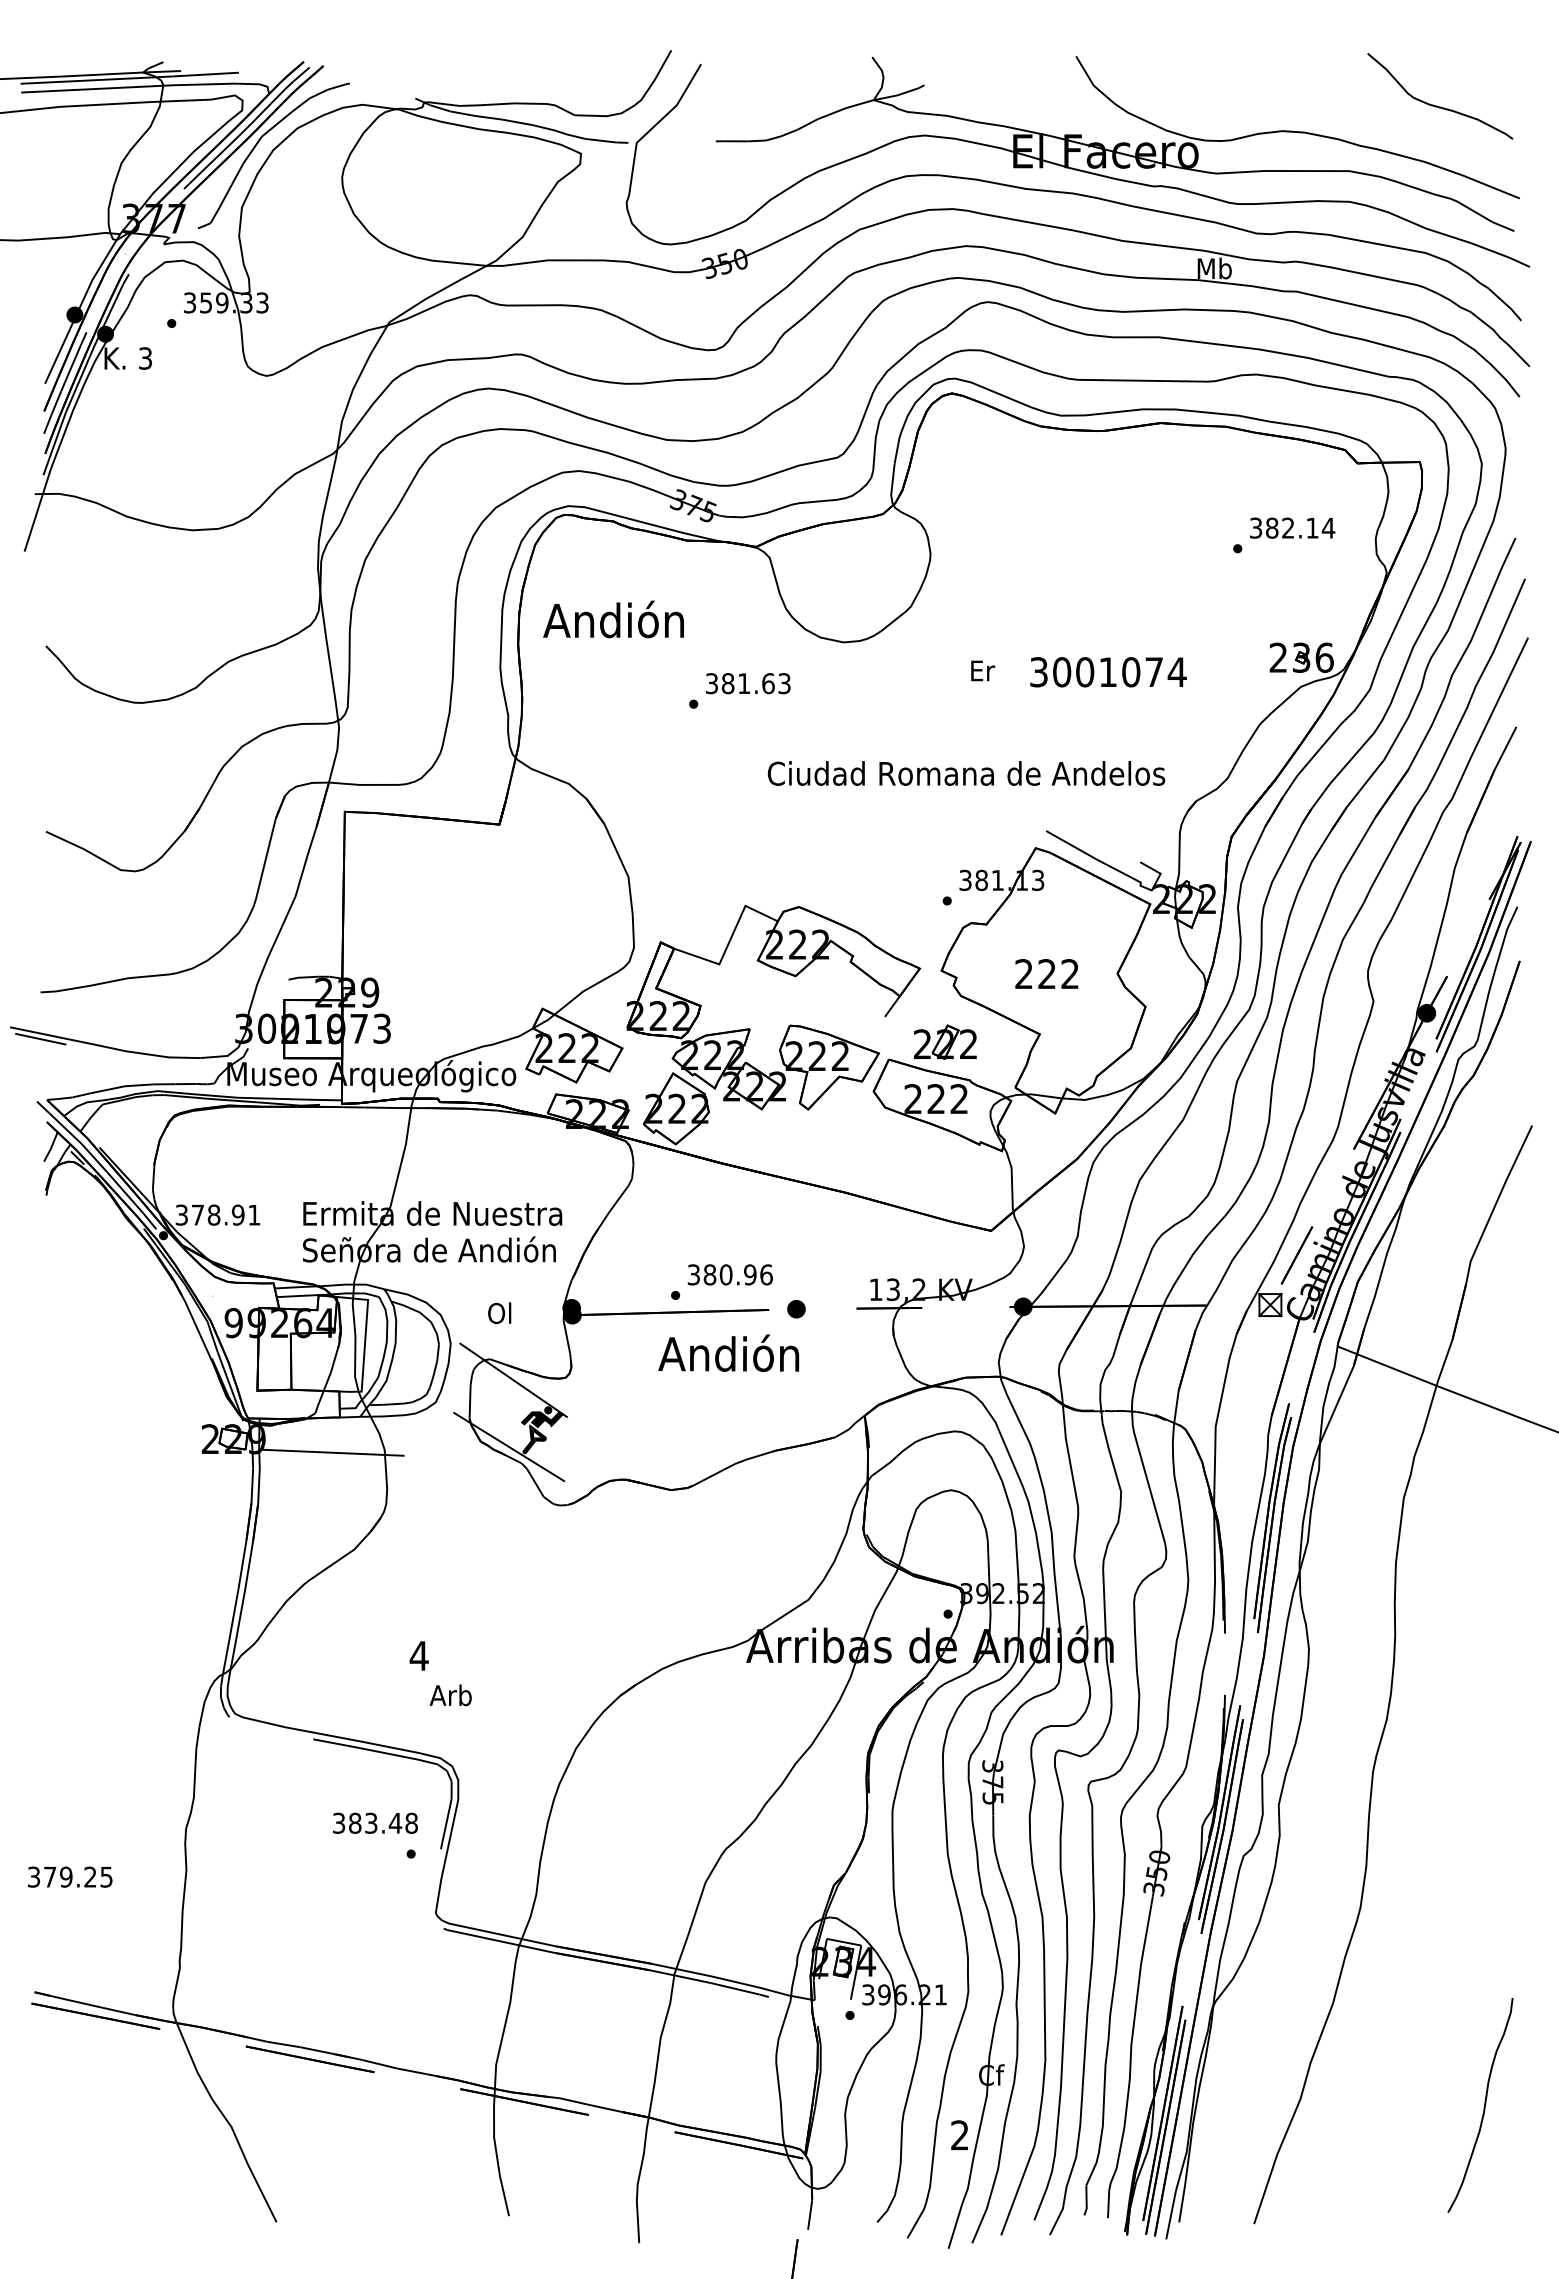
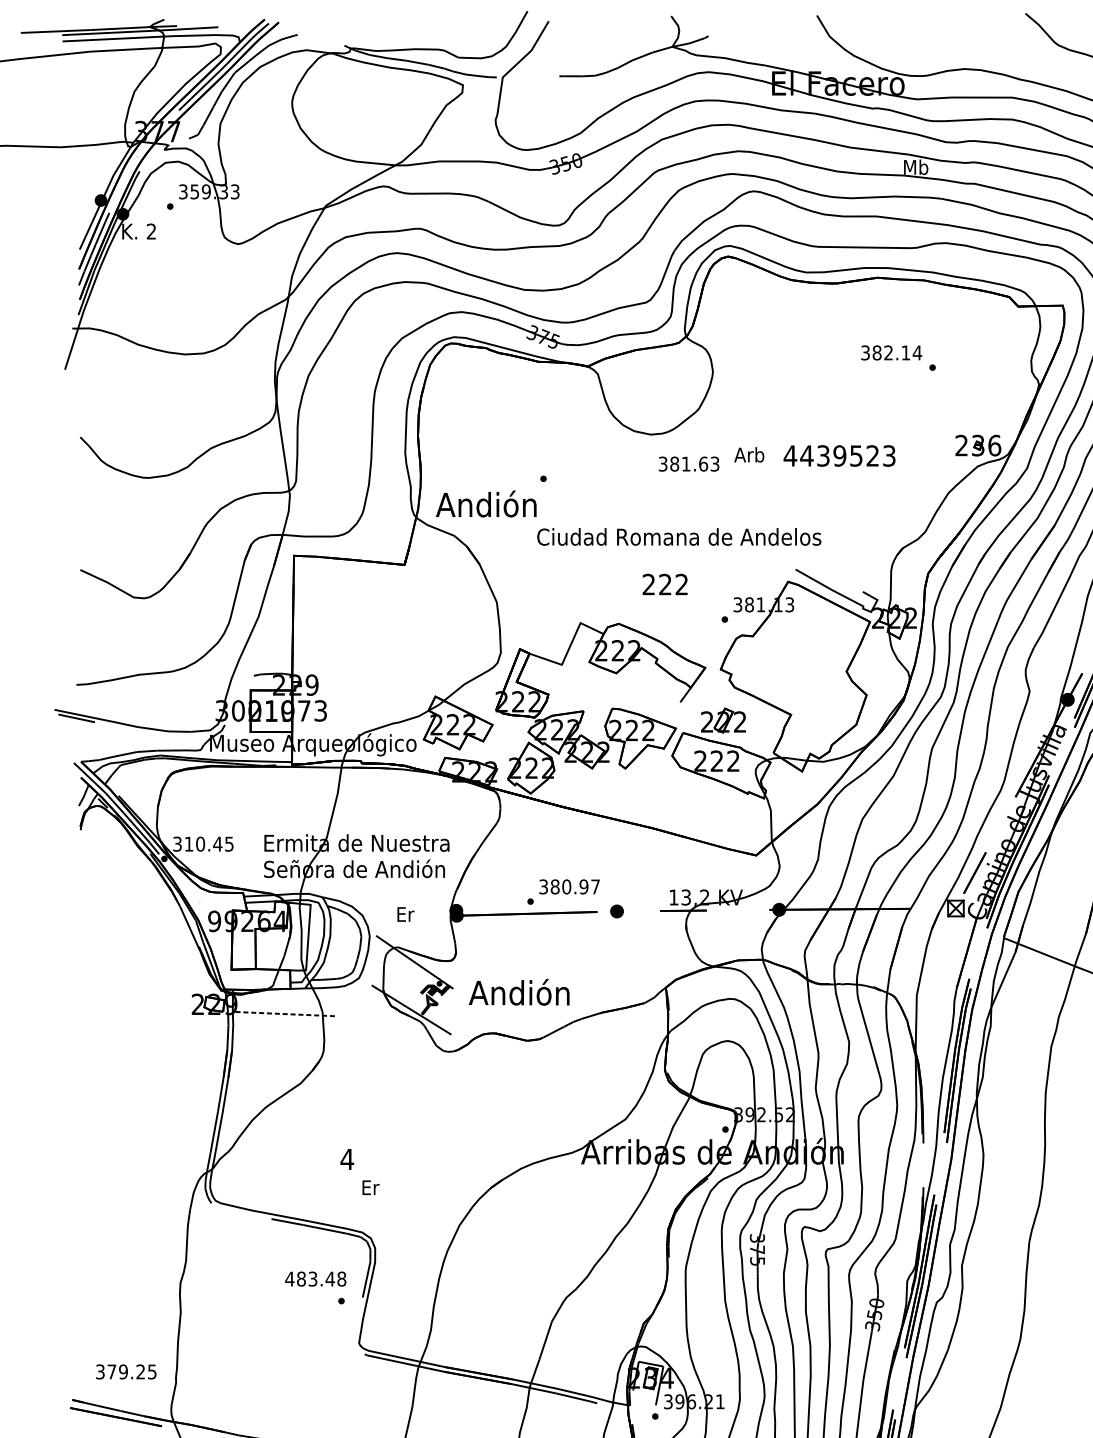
text: (145, 358) -> (151, 231), 3 -> 2
text: (1292, 527) -> (891, 352), moved
text: (613, 619) -> (486, 504), moved
text: (981, 670) -> (749, 454), Er -> Arb
text: (1107, 672) -> (839, 456), 3001074 -> 4439523
text: (748, 683) -> (689, 464), moved
text: (966, 773) -> (679, 536), moved
text: (1046, 973) -> (664, 584), moved
text: (226, 1214) -> (209, 843), 378.91 -> 310.45
text: (766, 1274) -> (595, 886), 380.96 -> 380.97
text: (500, 1313) -> (405, 914), Ol -> Er
text: (728, 1353) -> (519, 992), moved
line: (333, 1452) -> (285, 1013), solid -> dashed
text: (450, 1695) -> (369, 1187), Arb -> Er
text: (338, 1822) -> (289, 1278), 383.48 -> 483.48
text: (70, 1876) -> (126, 1371), moved

